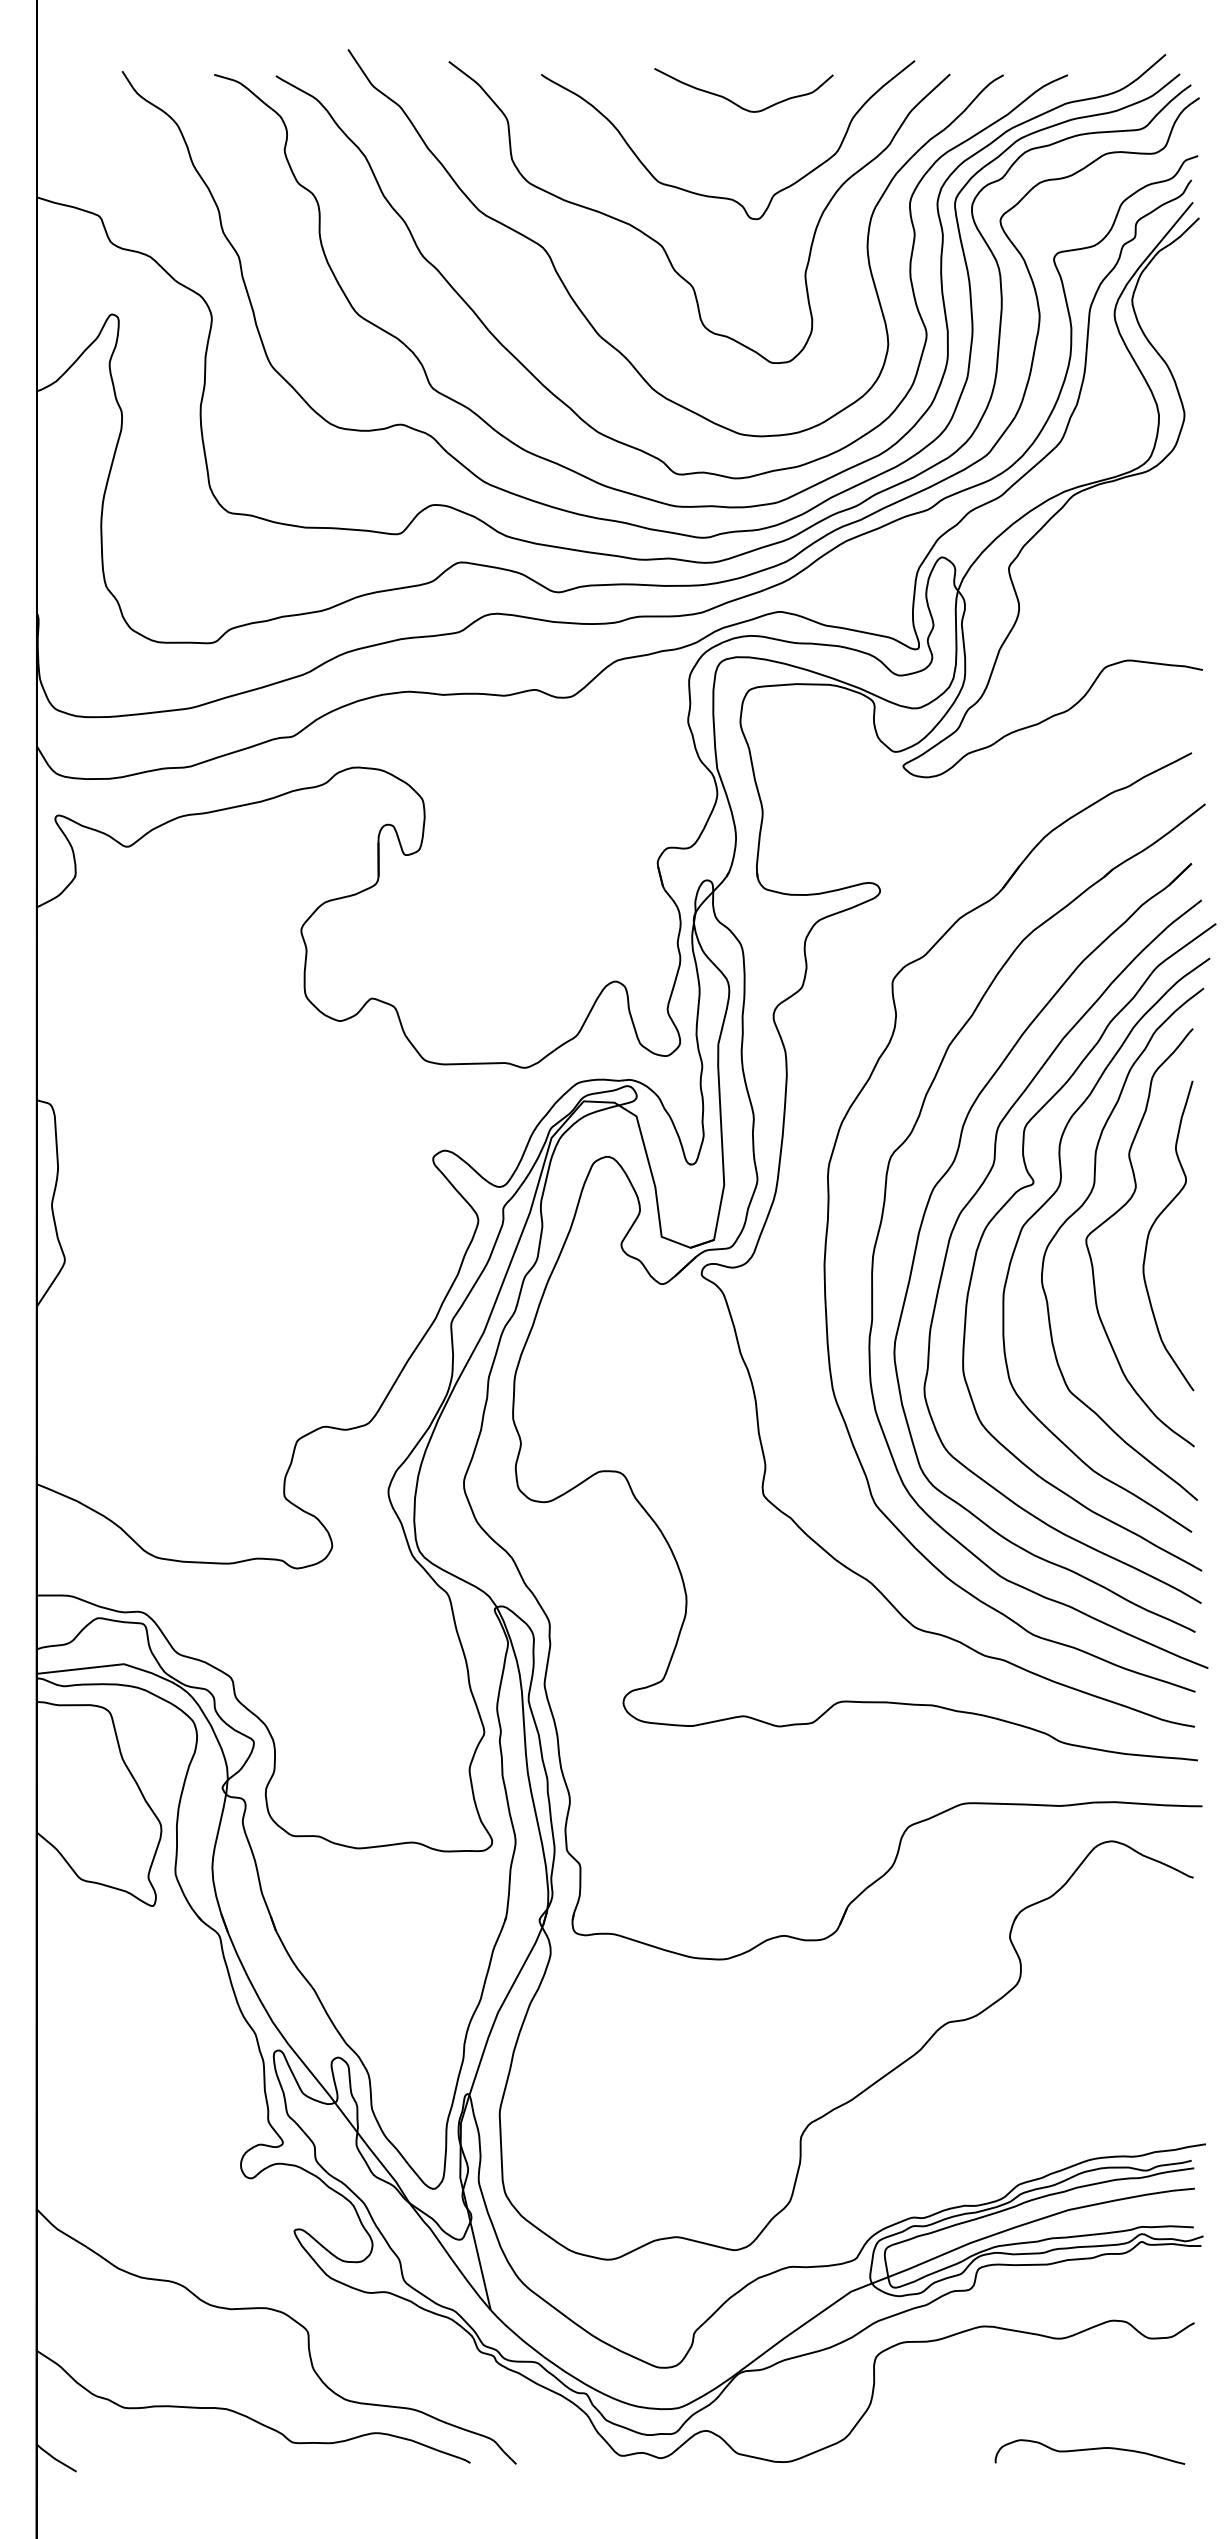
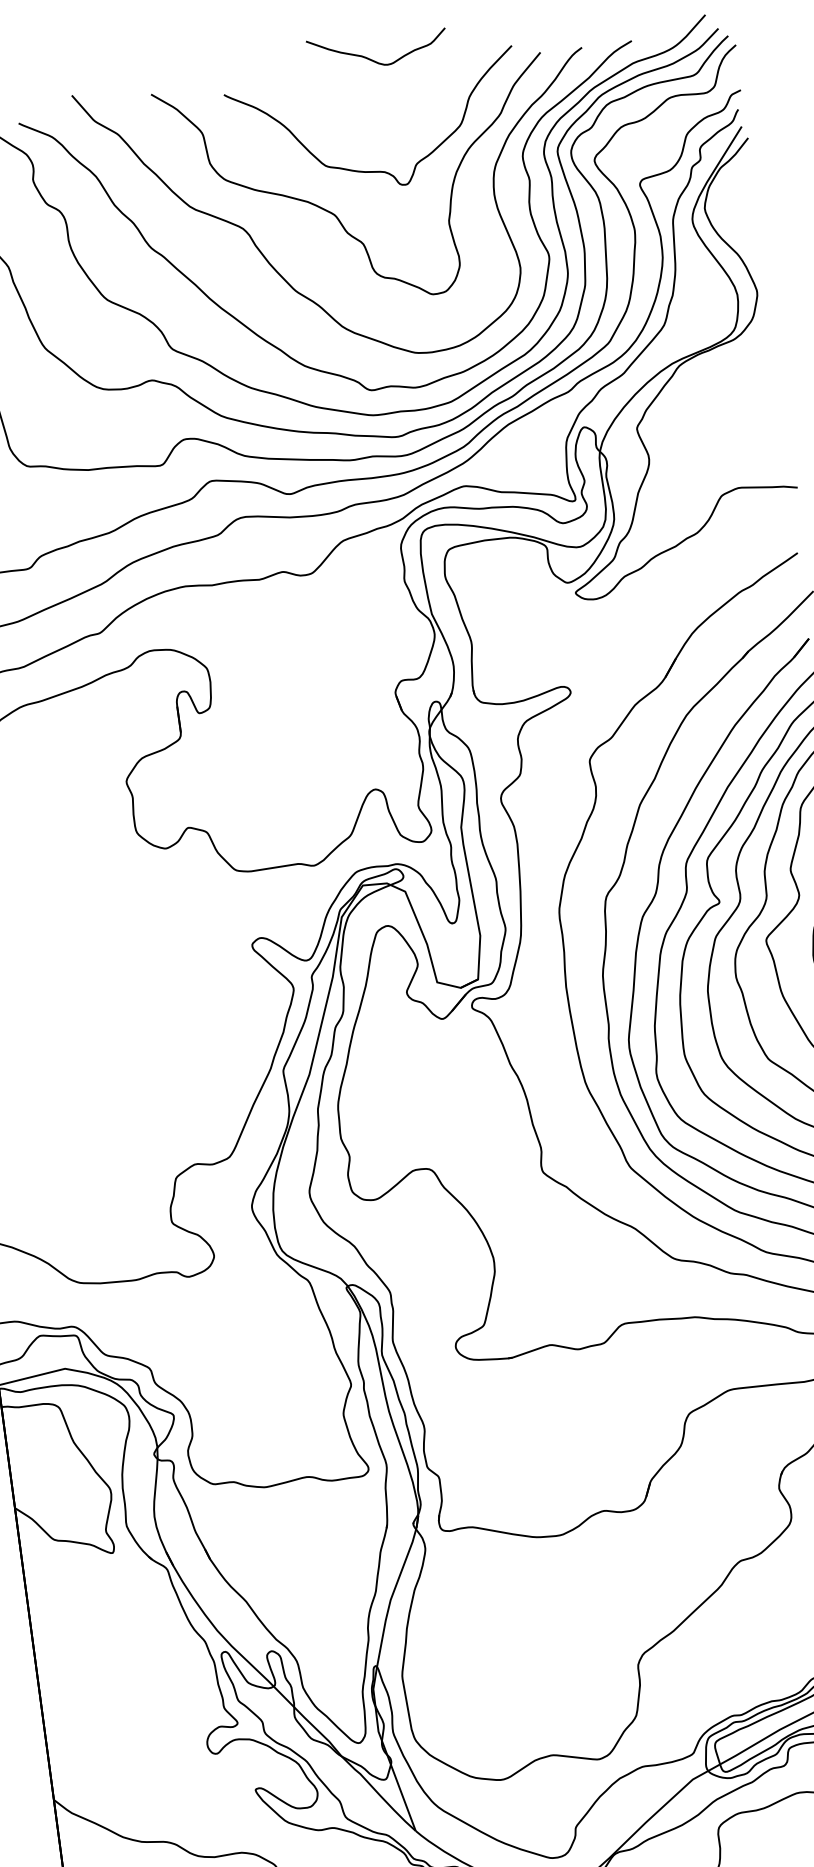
curve: (736, 103) -> (373, 60), moved

